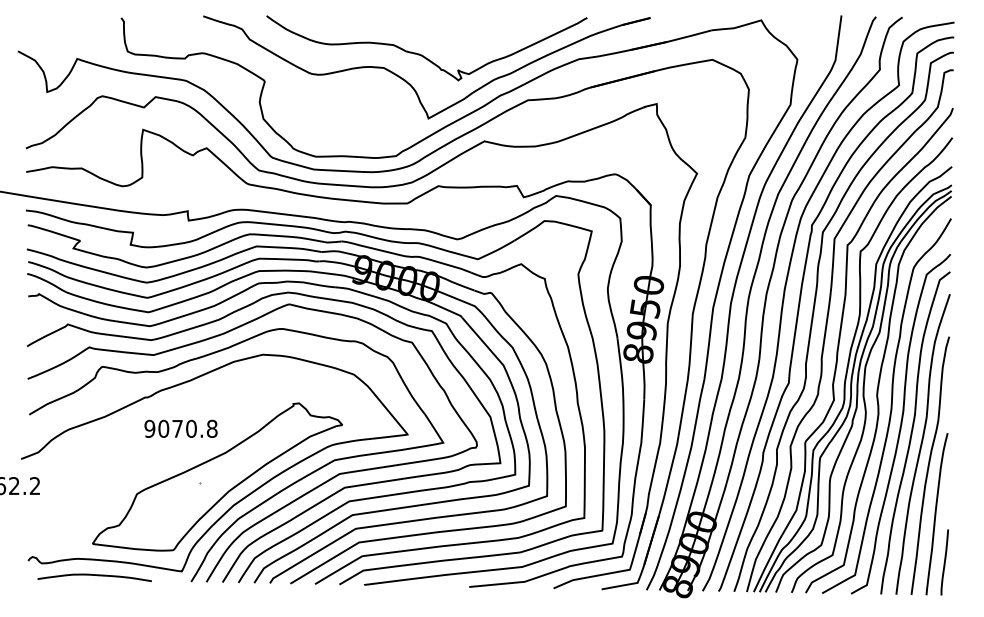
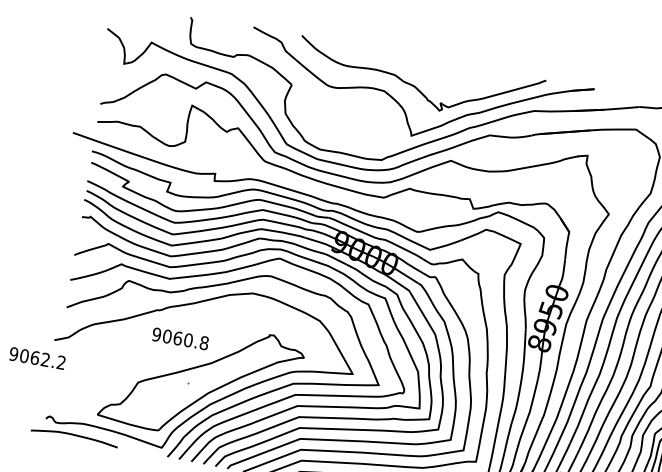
text: (177, 428) -> (177, 338), 9070.8 -> 9060.8
curve: (94, 575) -> (74, 435), moved

